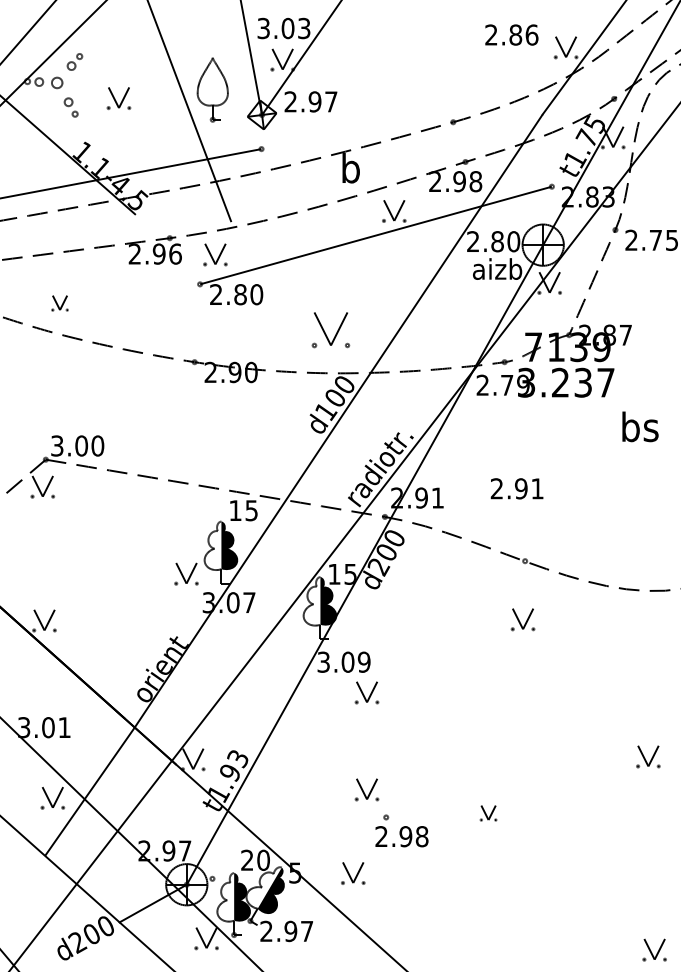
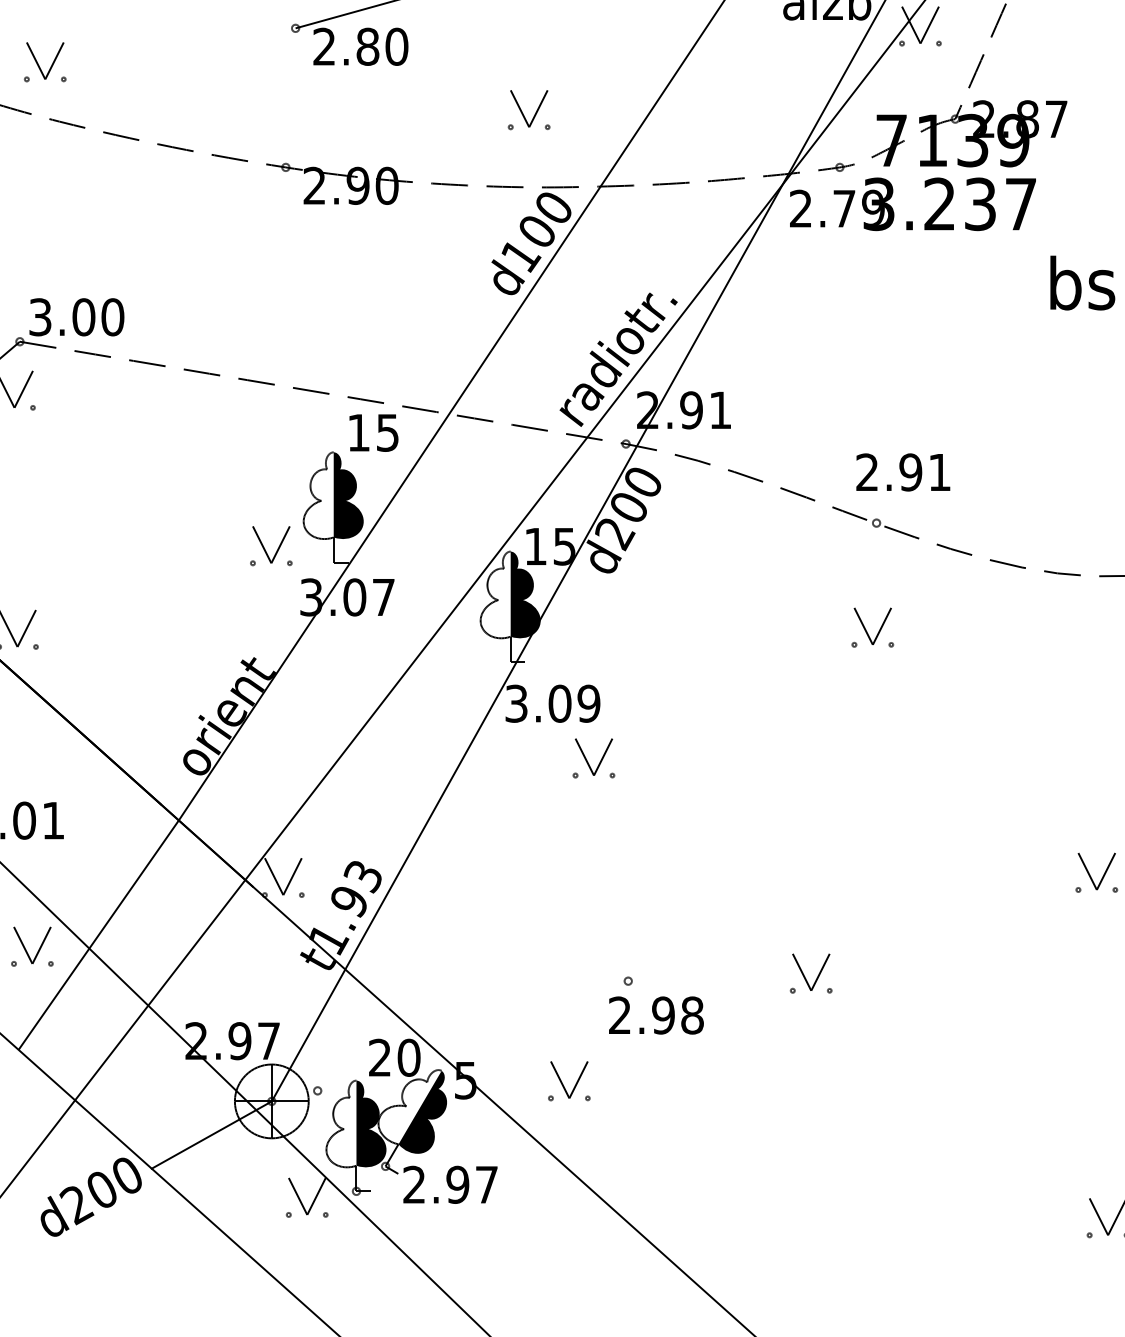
part: (59, 303) -> (44, 62), size x1.43
part: (330, 329) -> (528, 109), size x0.62
text: (516, 488) -> (902, 471), moved
part: (366, 789) -> (593, 931), removed
part: (488, 813) -> (811, 974), size x1.43

